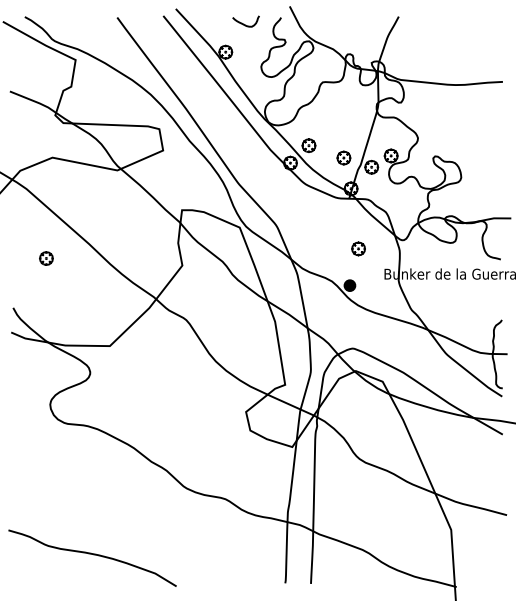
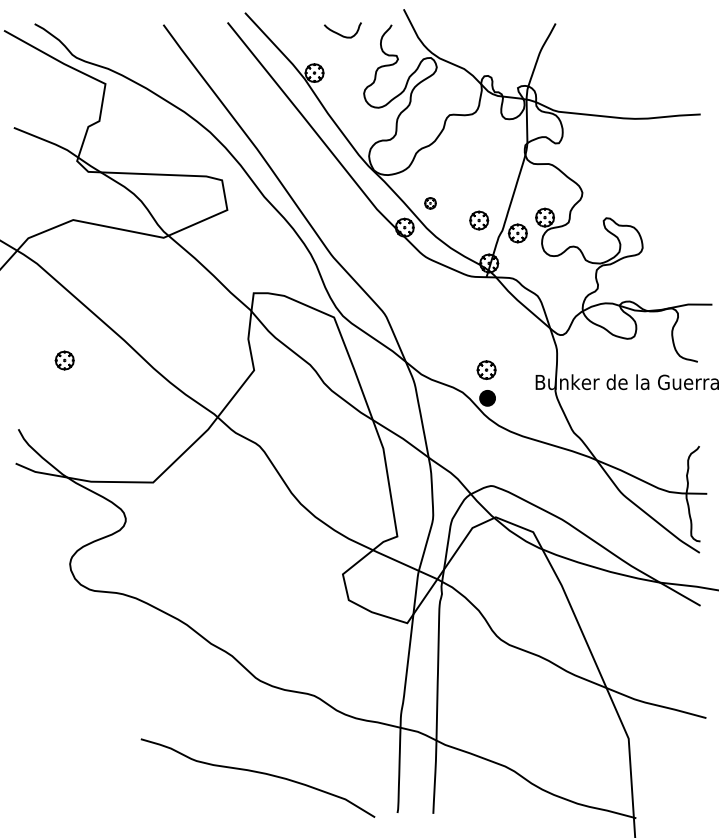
part: (308, 145) -> (430, 203), size x0.6
part: (358, 248) -> (486, 369), moved
curve: (92, 554) -> (258, 773), moved

